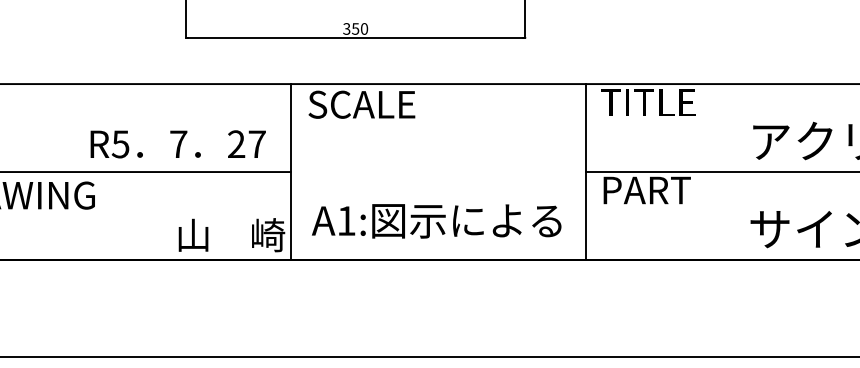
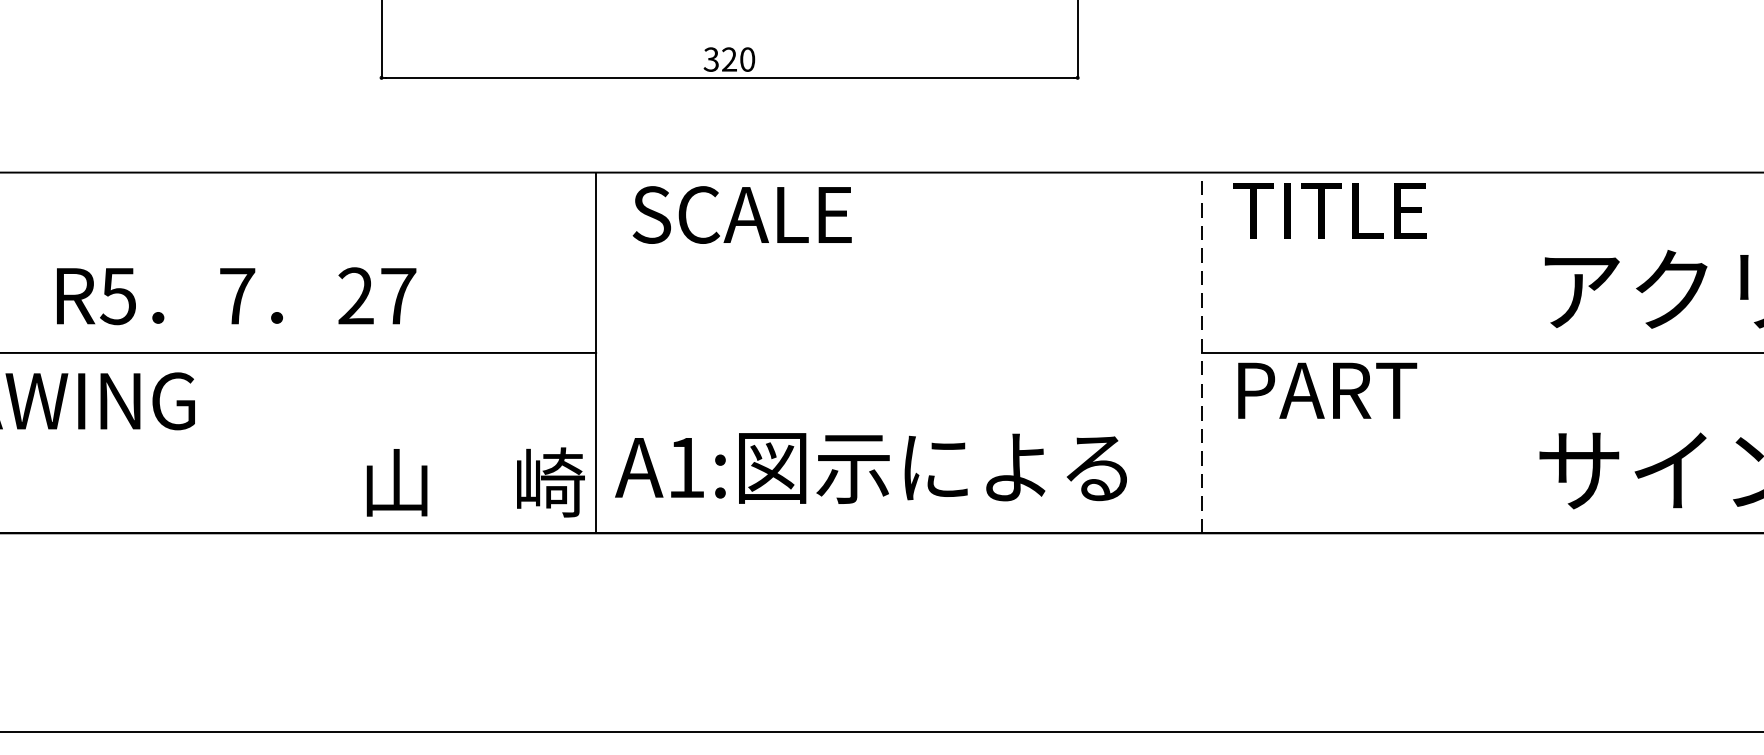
text: (355, 28) -> (729, 58), 350 -> 320
text: (177, 144) -> (234, 296), moved
line: (586, 172) -> (1202, 353), solid -> dashed
text: (436, 221) -> (870, 468), moved

